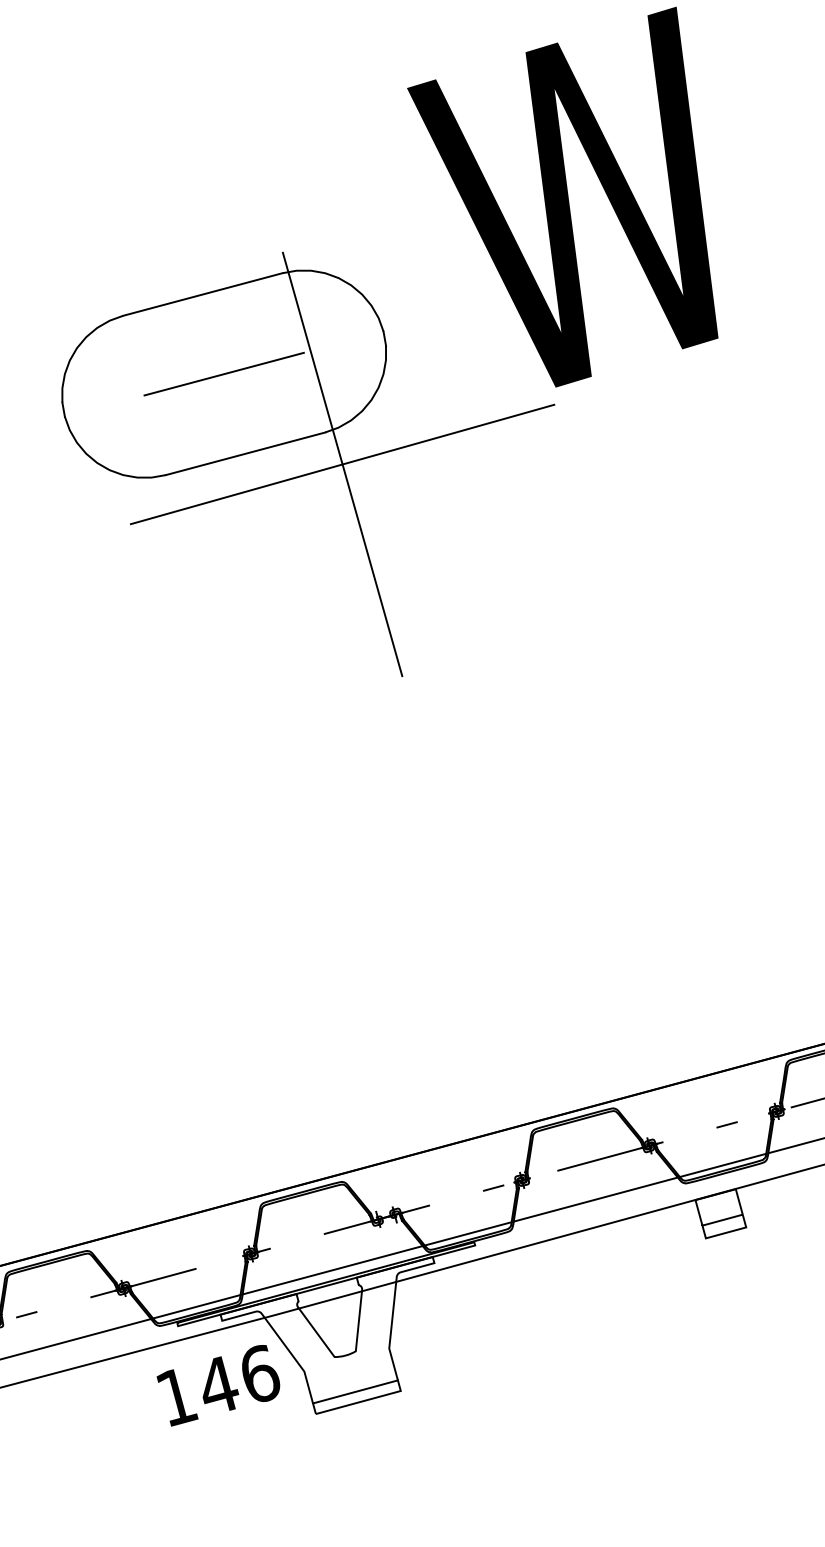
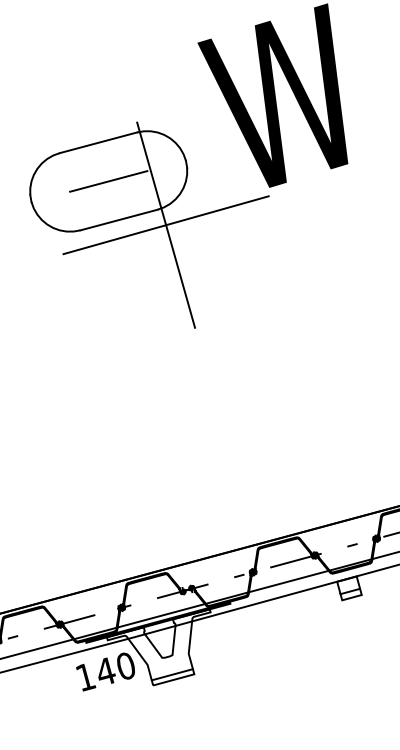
text: (260, 1372) -> (126, 665), 146 -> 140

